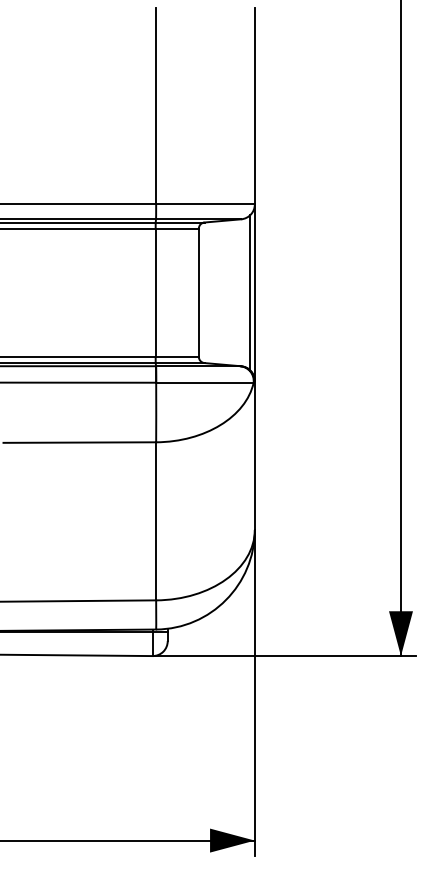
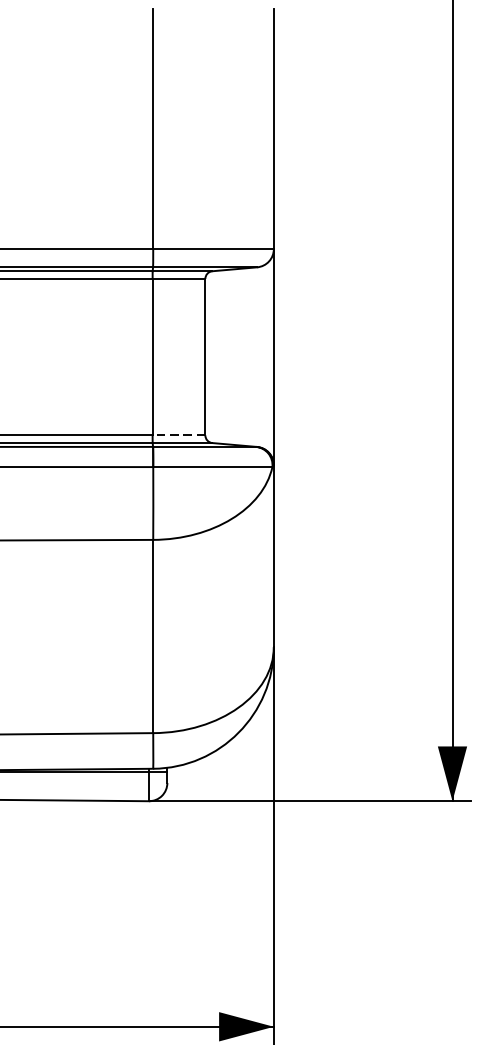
line: (250, 292) -> (268, 356), removed
line: (177, 356) -> (179, 435), solid -> dashed

